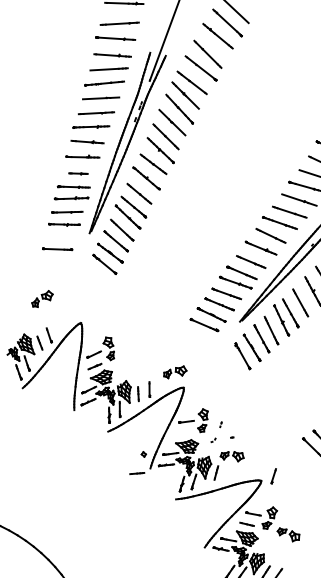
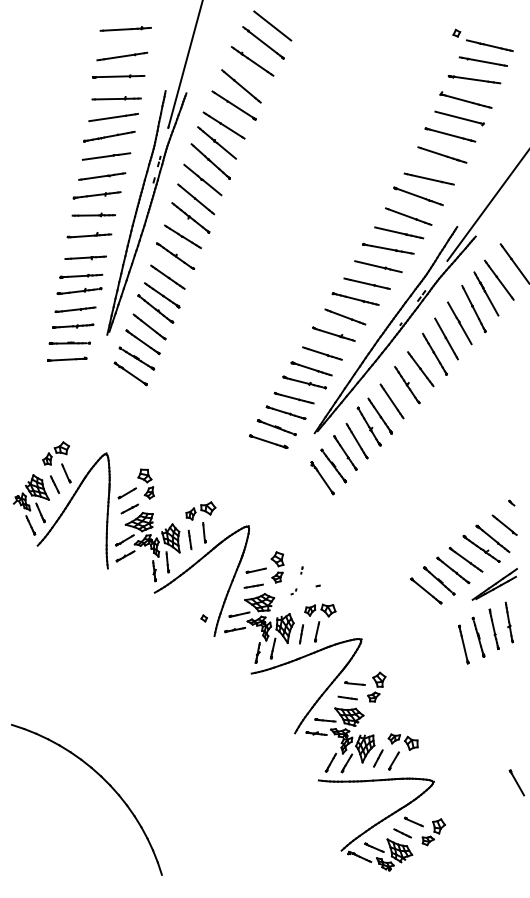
part: (78, 173) -> (85, 257), size x1.67
line: (60, 236) -> (69, 342), added
part: (42, 299) -> (56, 453), moved
part: (175, 371) -> (200, 510), moved
line: (137, 472) -> (253, 585), moved
line: (274, 476) -> (317, 631), moved
part: (287, 534) -> (402, 741), moved

